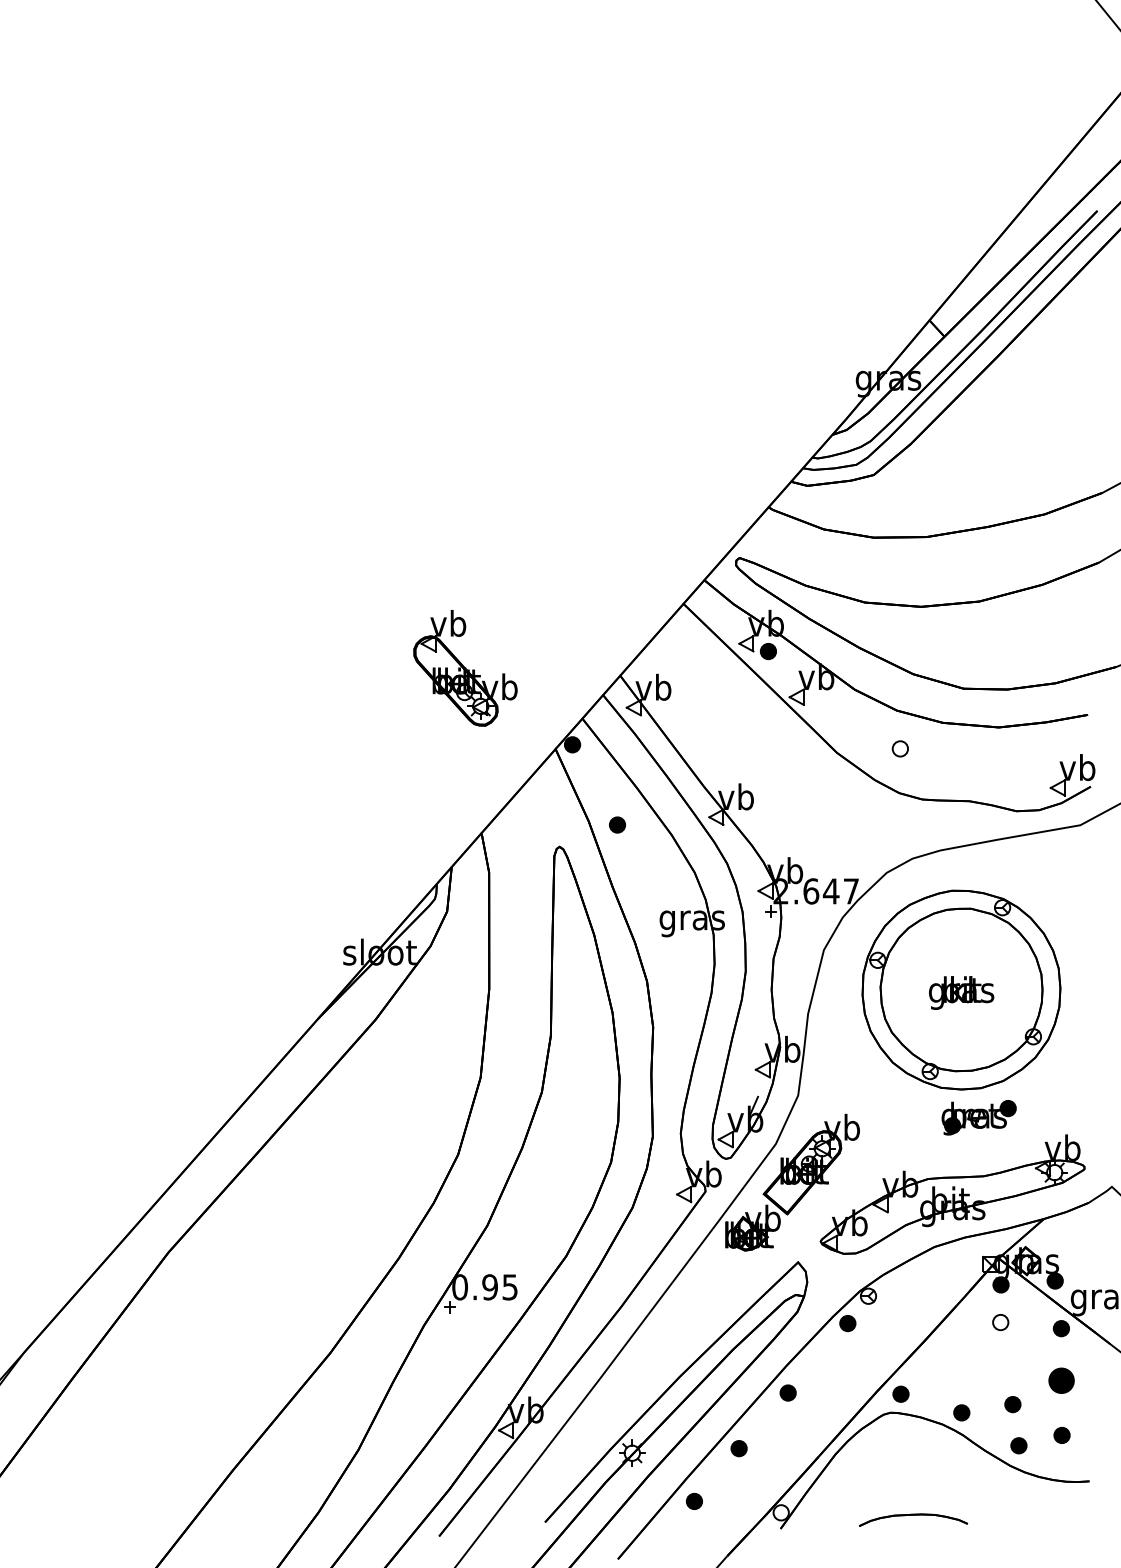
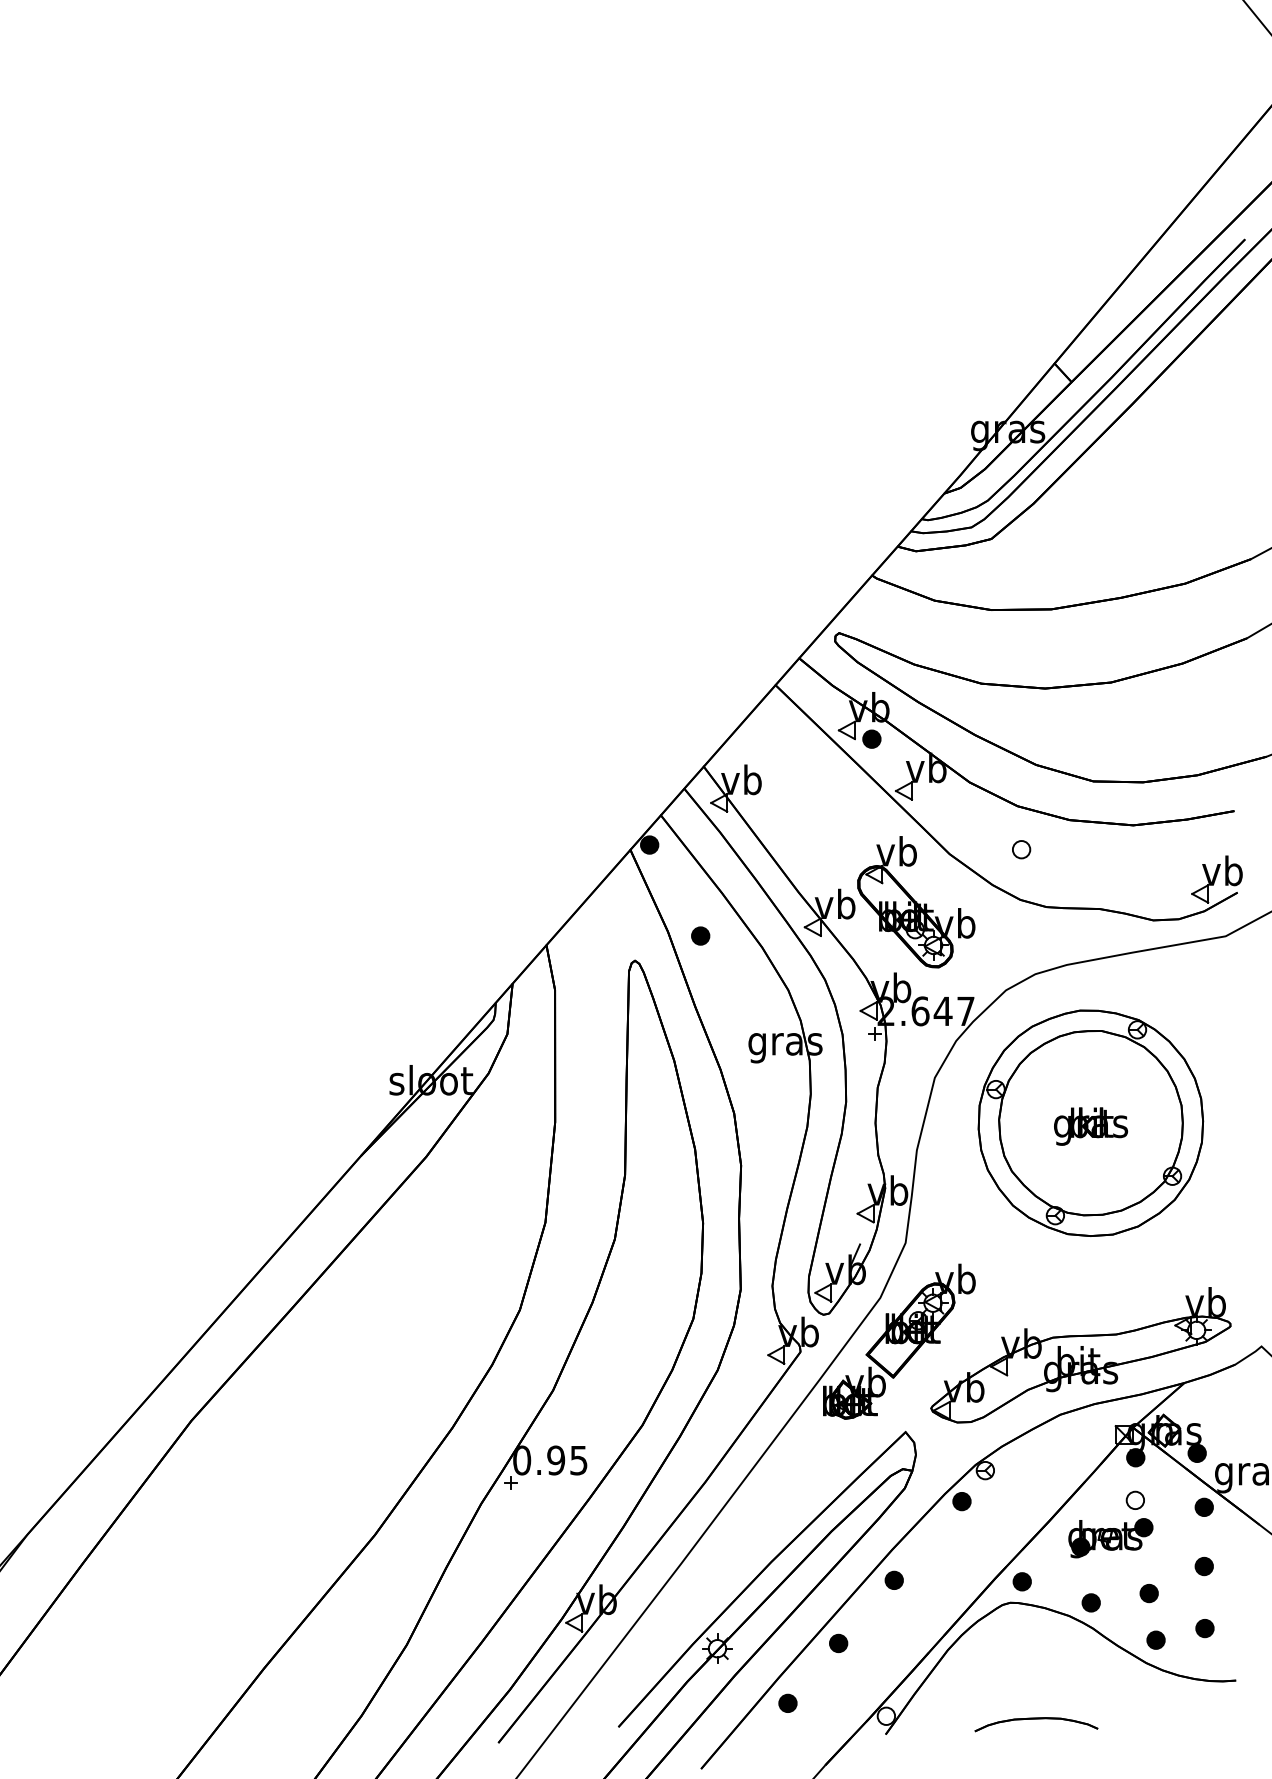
part: (465, 668) -> (916, 902), moved
part: (978, 1118) -> (1110, 1538), moved
part: (1060, 1380) -> (1203, 1566), size x0.62

